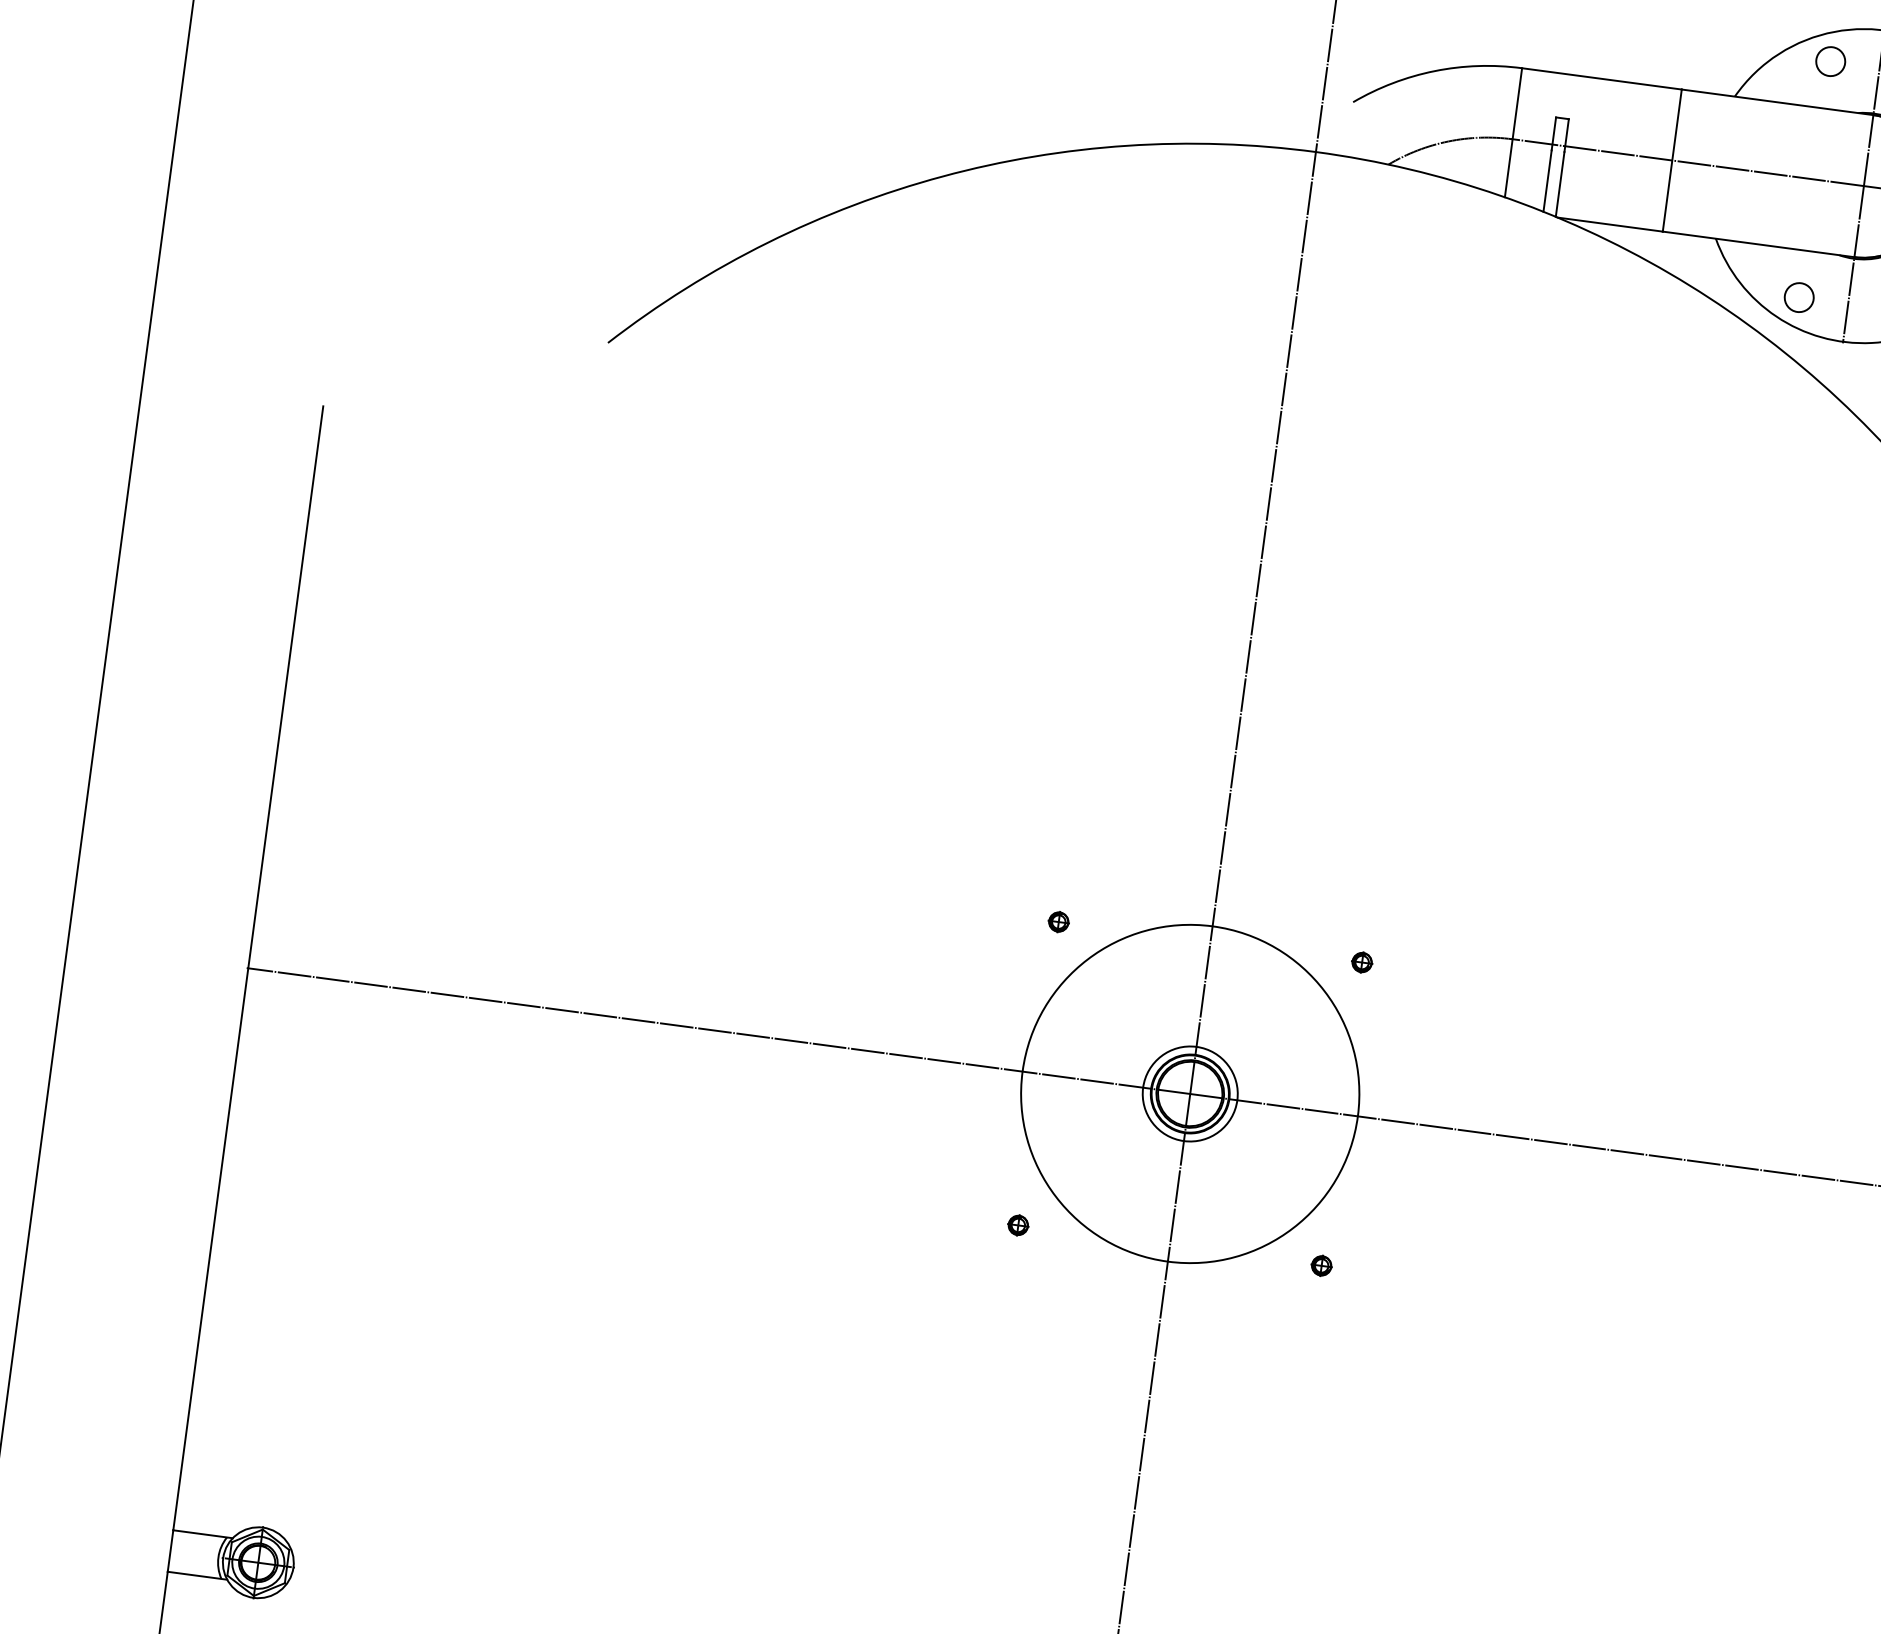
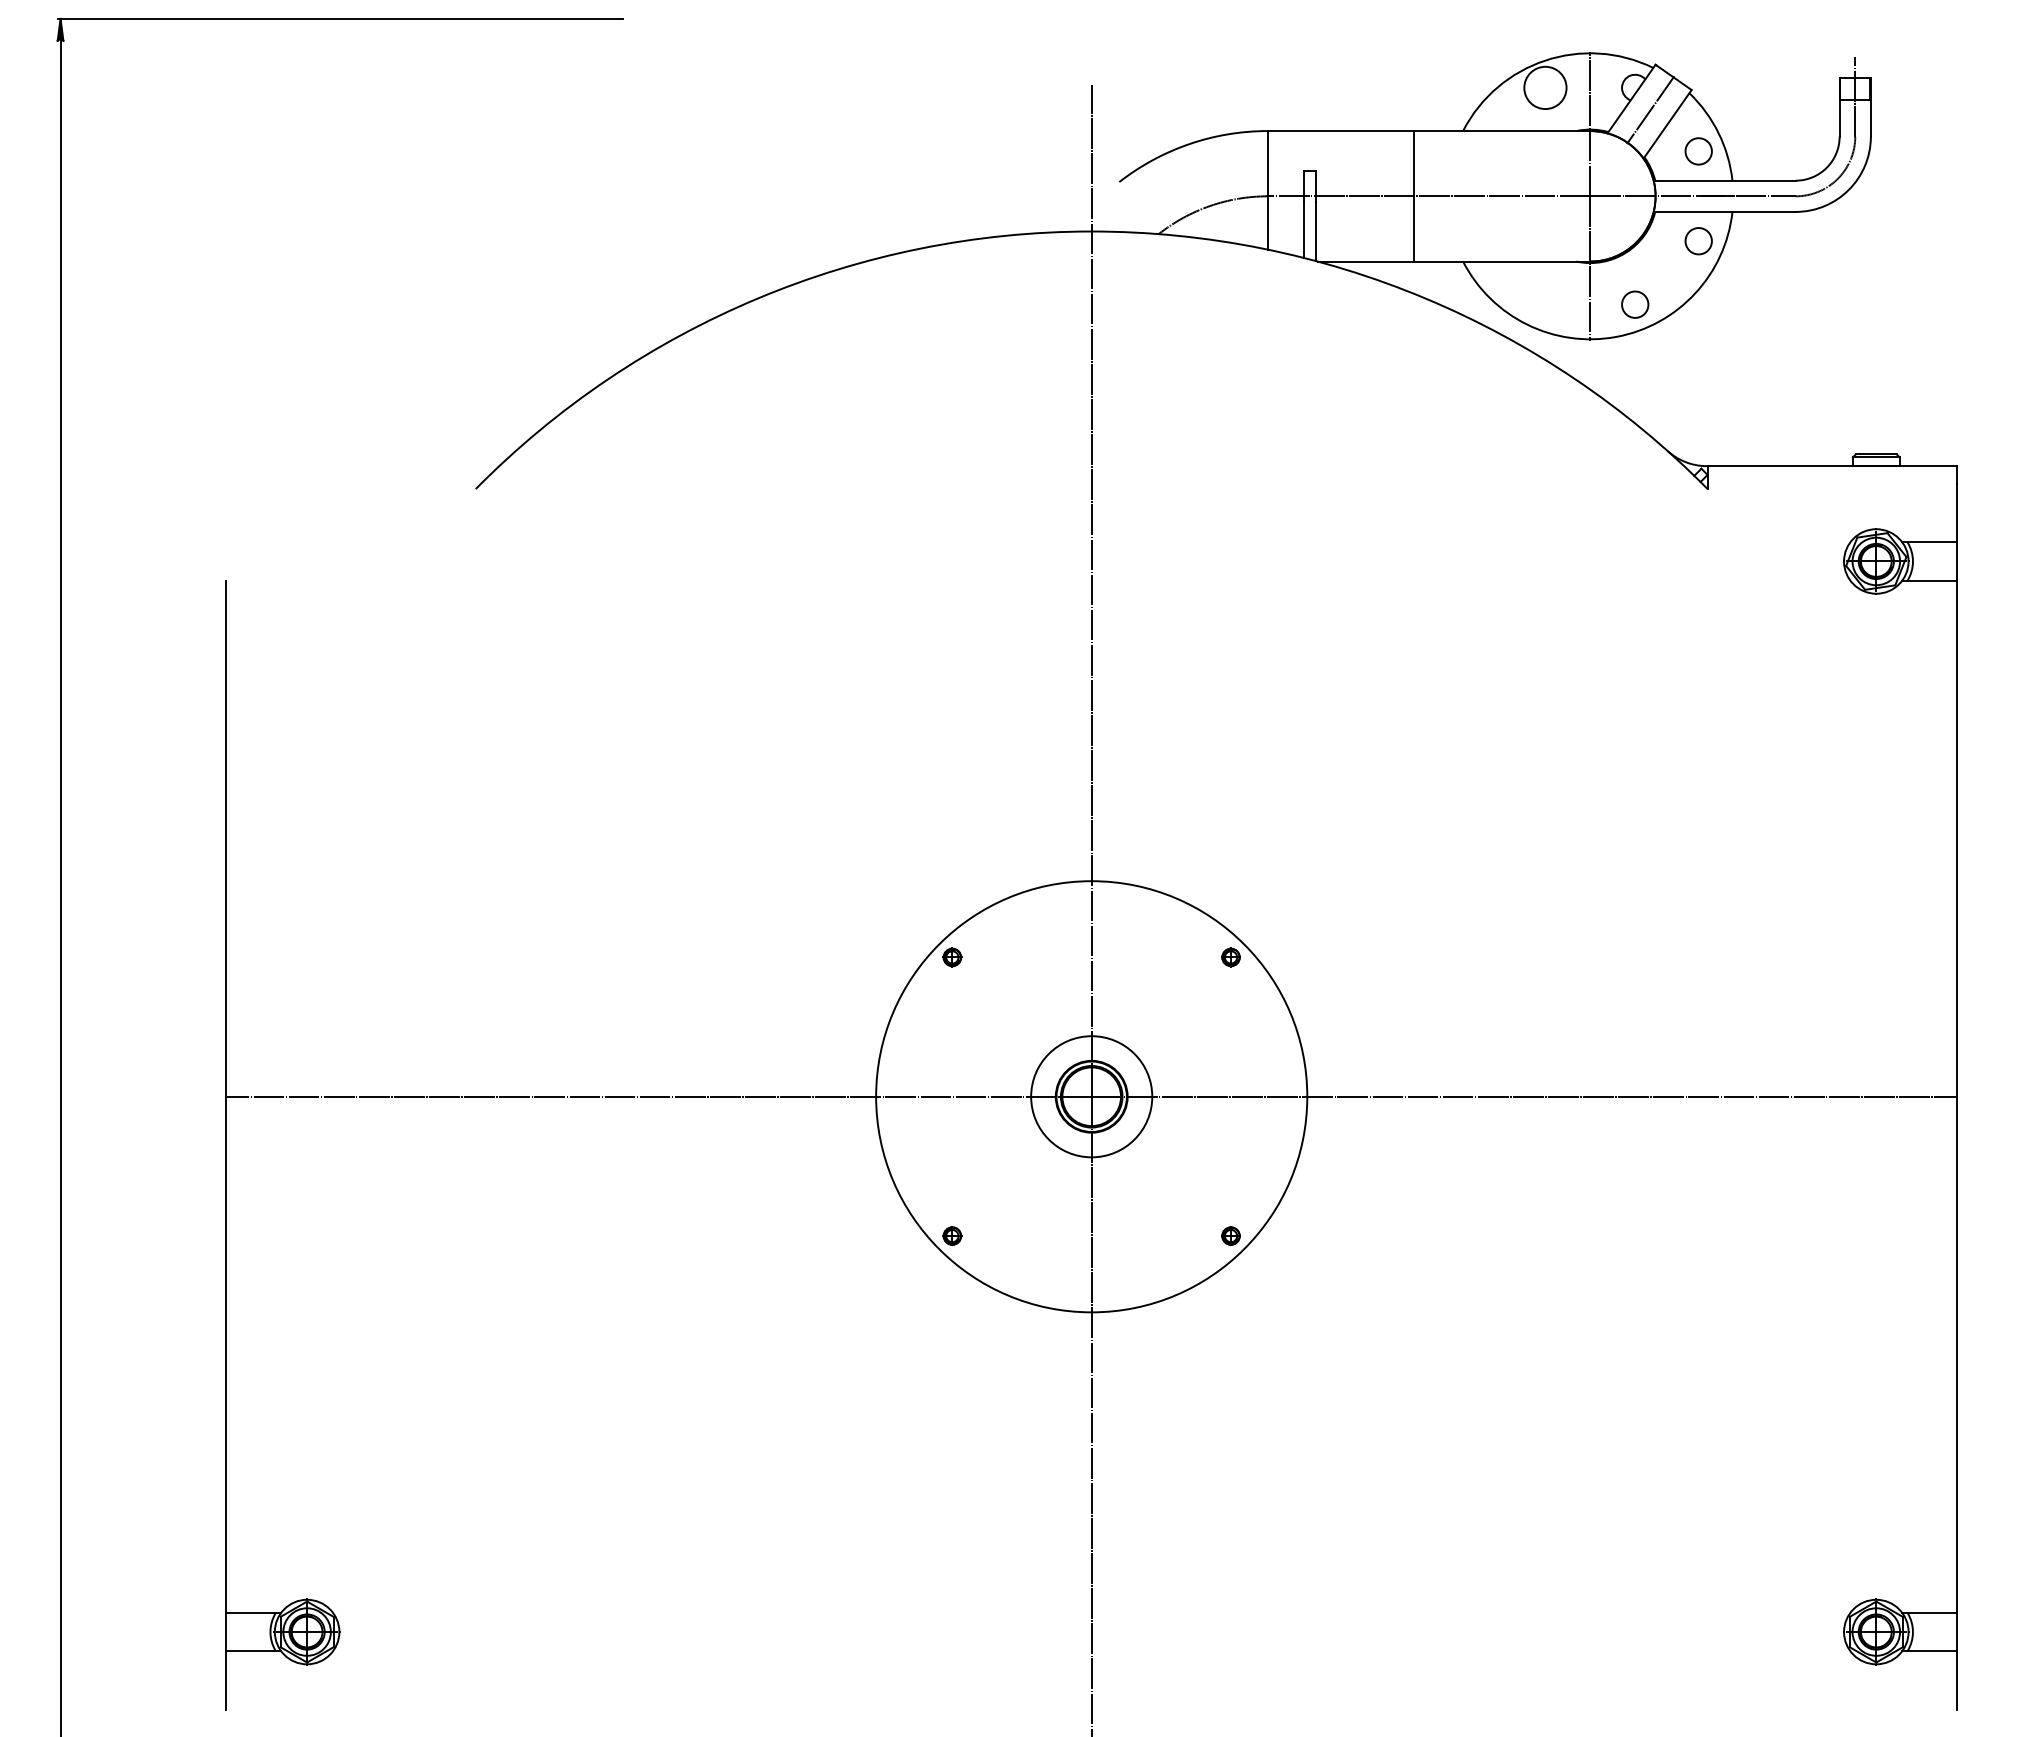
circle: (1830, 61) -> (1545, 87), size x1.6
circle: (1799, 297) -> (1545, 304), removed
circle: (1190, 1093) -> (1091, 1096), size x1.4
circle: (1190, 1093) -> (1091, 1096), size x1.4

